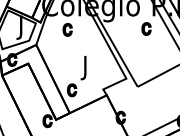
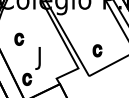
part: (146, 28) -> (97, 50), moved
part: (67, 29) -> (19, 38), moved

